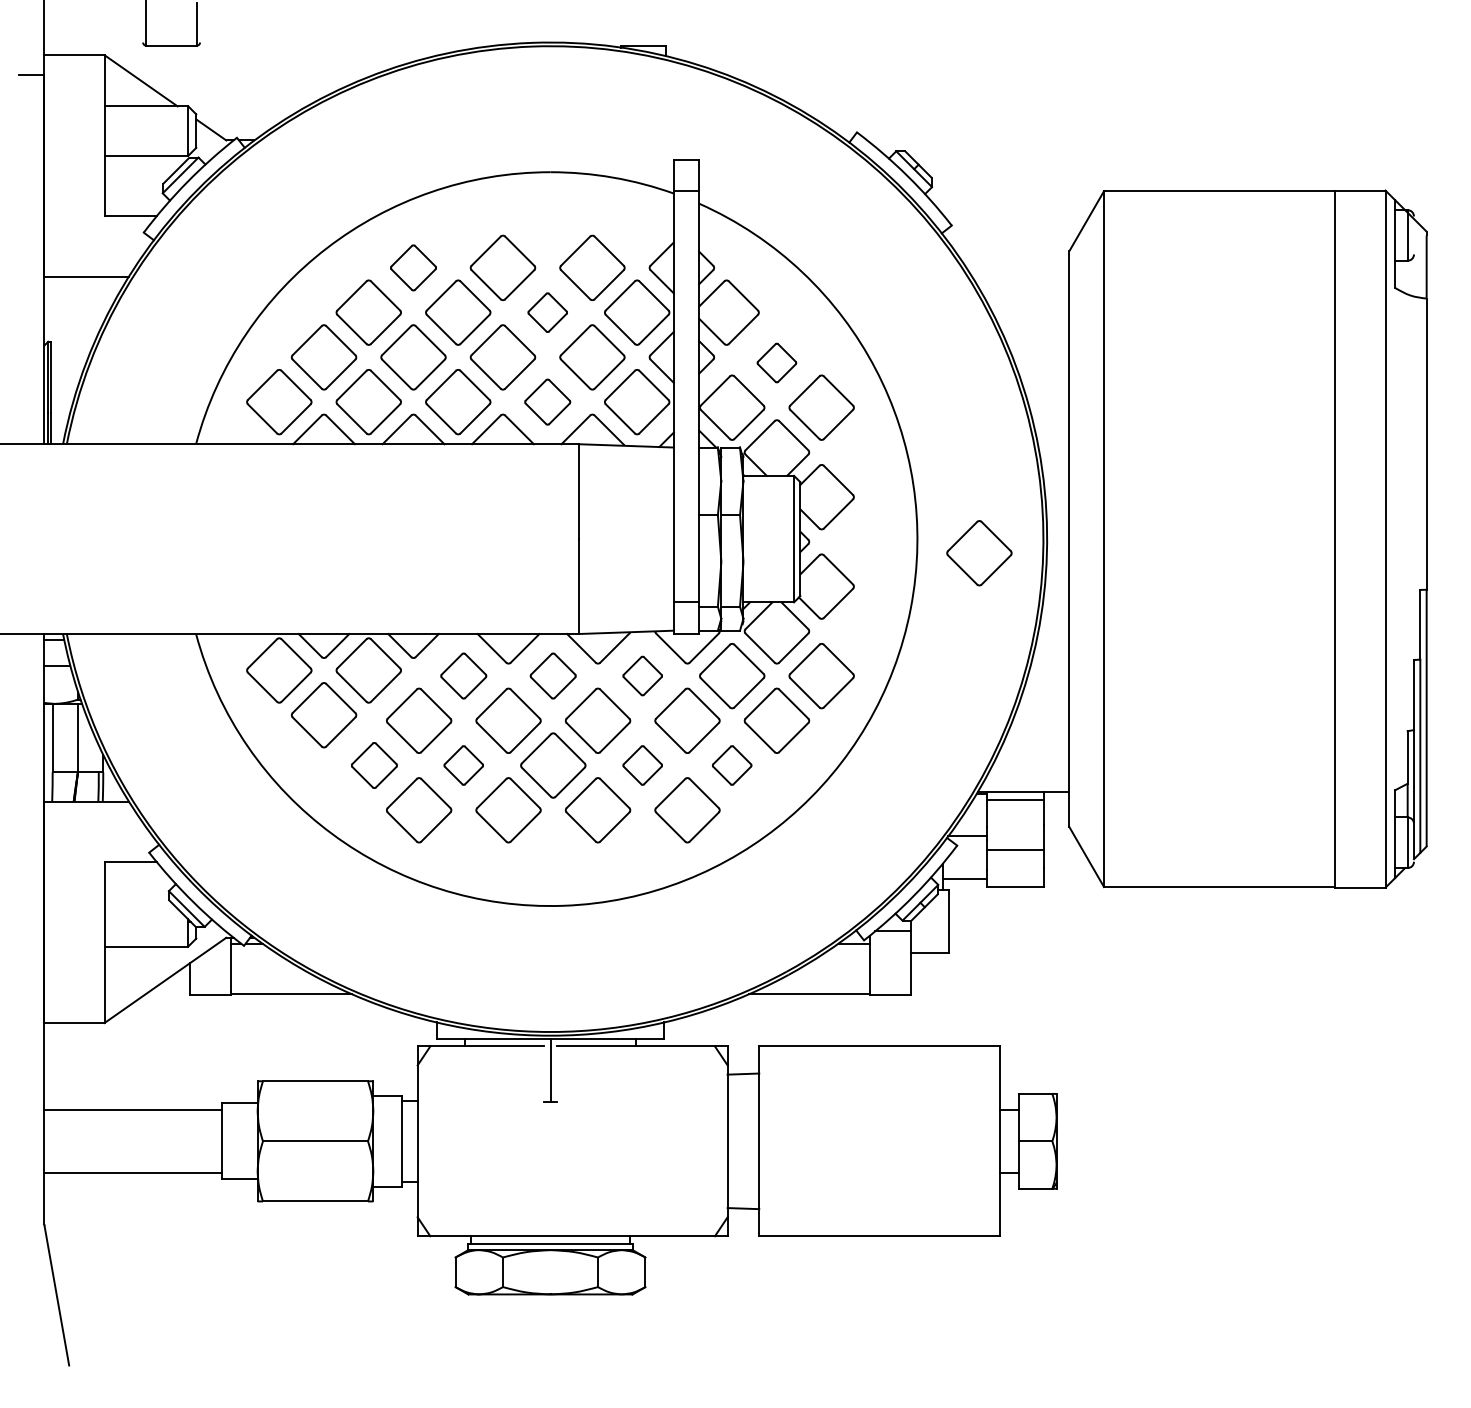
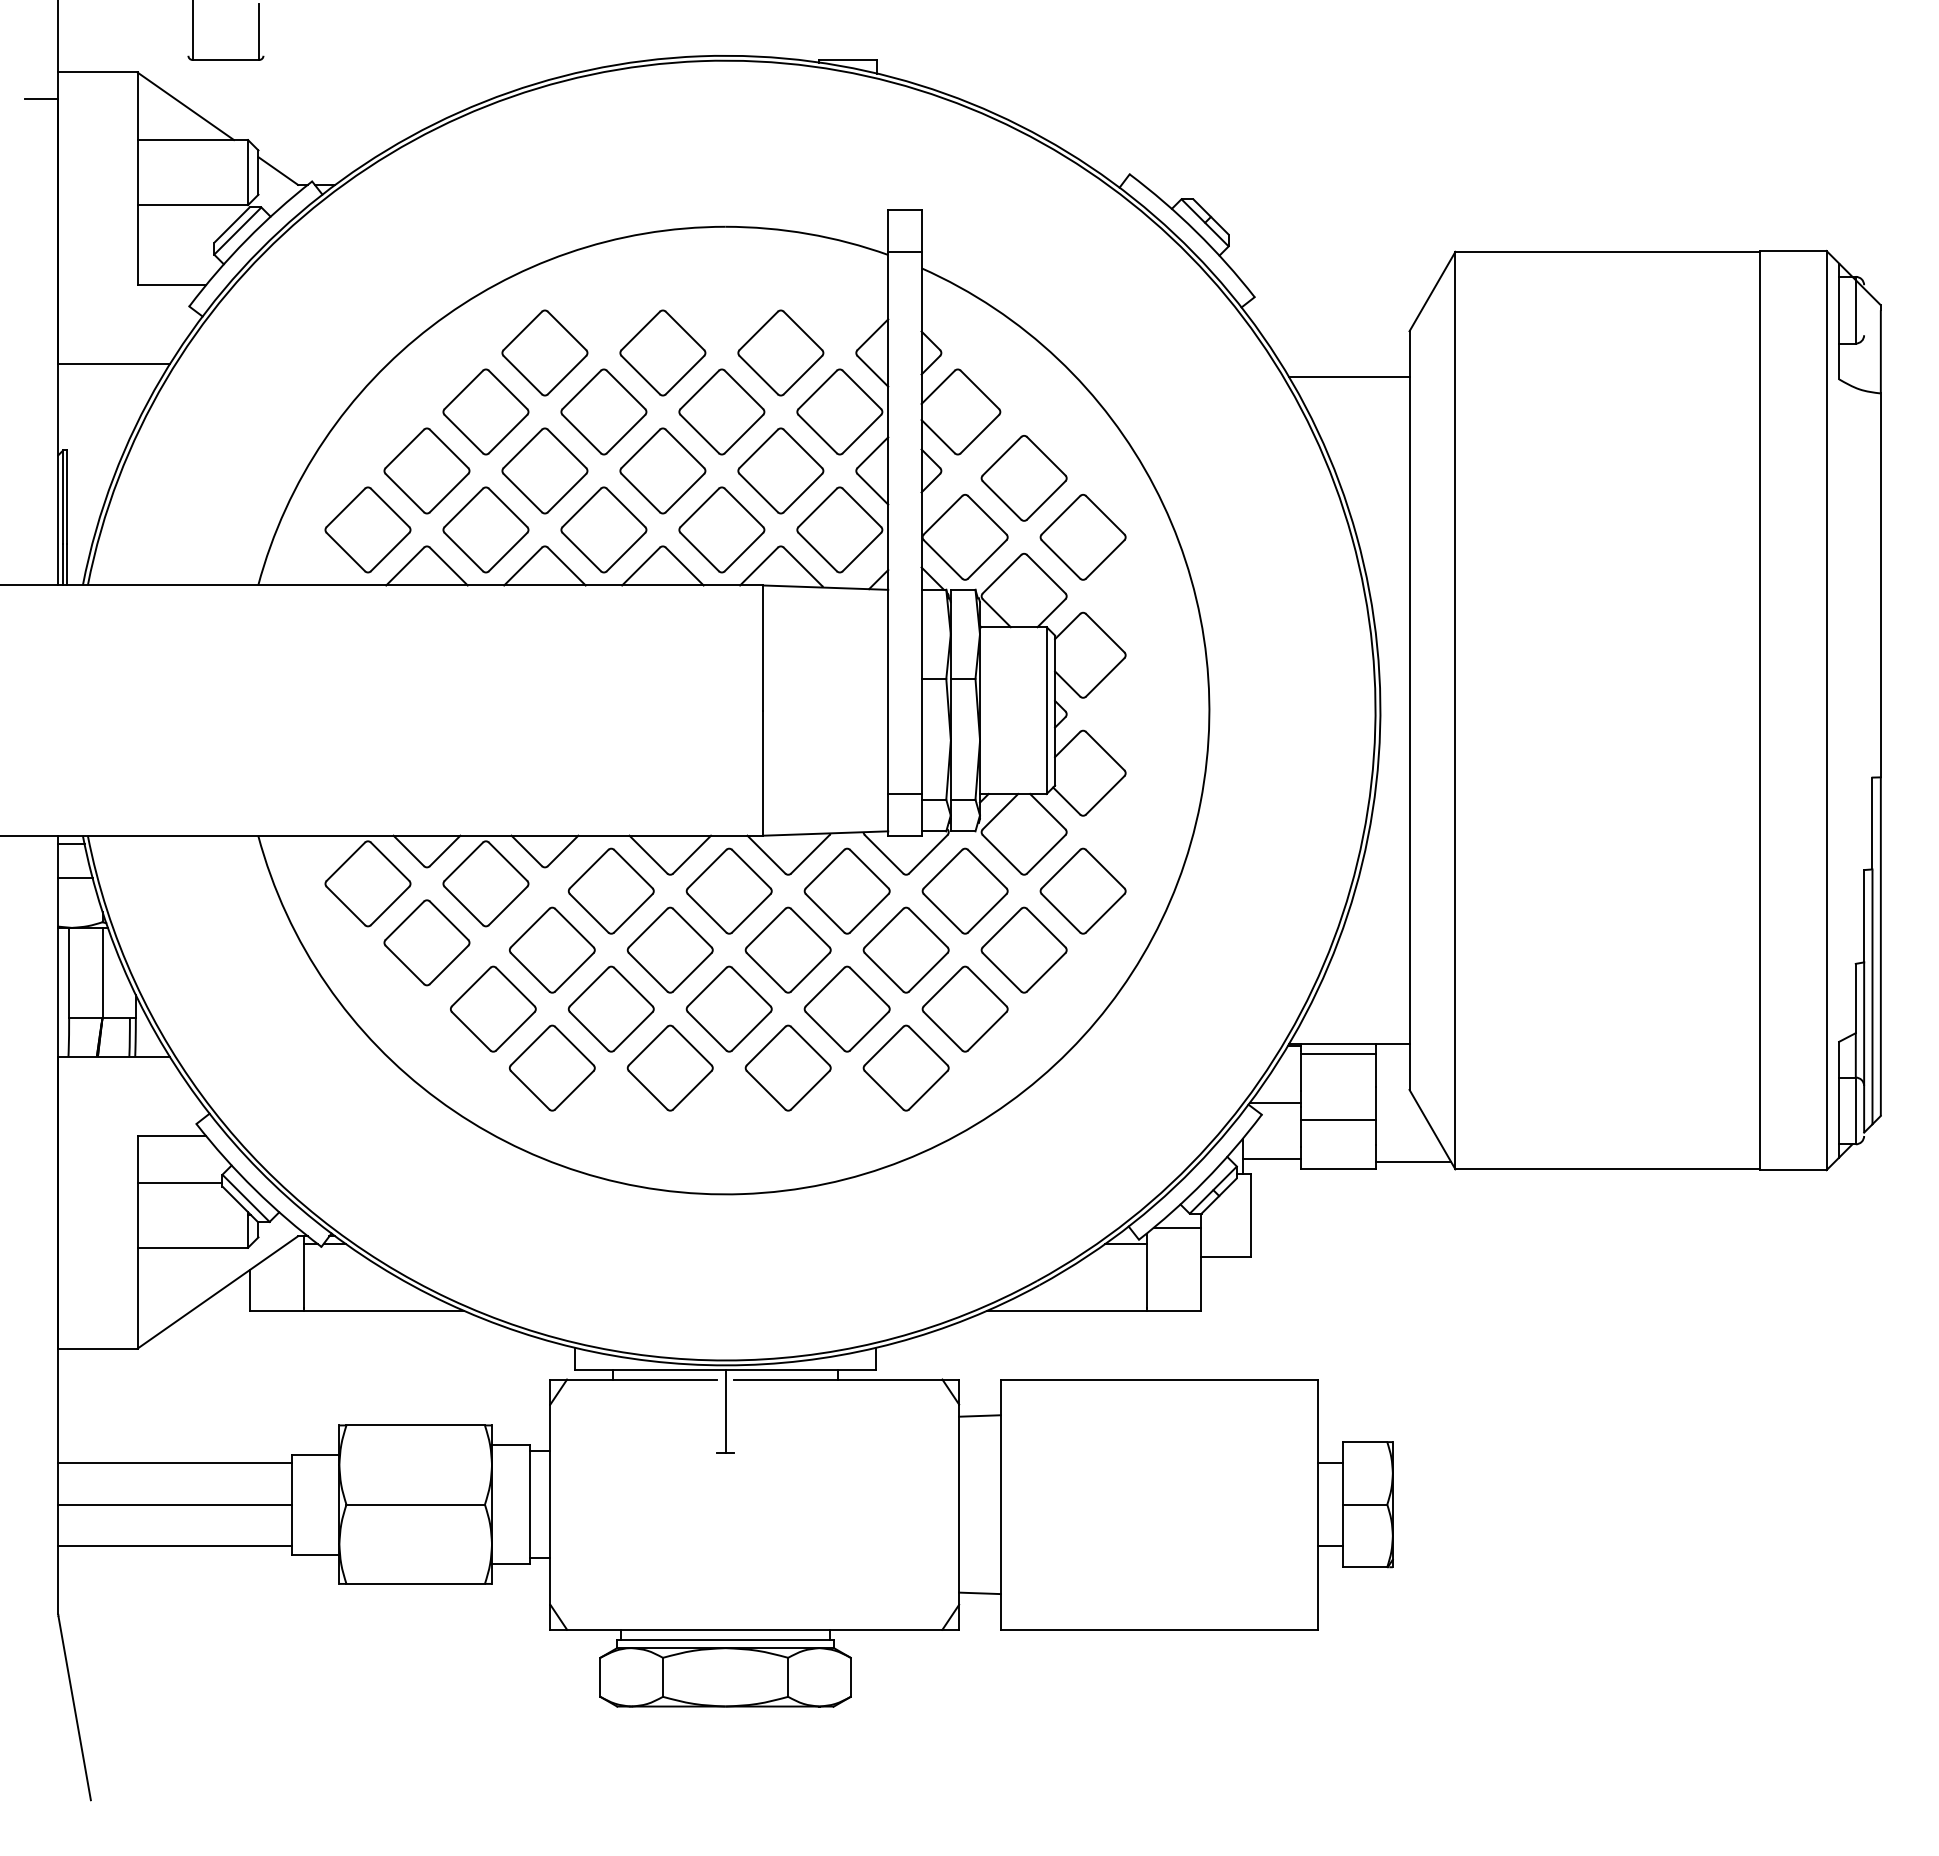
part: (413, 267) -> (544, 352), size x1.43
line: (1022, 285) -> (1348, 376), added
part: (547, 312) -> (721, 411), size x1.67
part: (776, 363) -> (1023, 478), size x1.67
part: (547, 401) -> (721, 529), size x1.43
part: (978, 552) -> (1290, 728), removed
part: (463, 675) -> (610, 890), size x1.43
part: (552, 675) -> (728, 890), size x1.43
part: (642, 675) -> (846, 890), size x1.67
part: (374, 765) -> (493, 1008), size x1.43
part: (463, 765) -> (610, 1008), size x1.67
part: (642, 765) -> (846, 1008), size x1.67
part: (731, 765) -> (964, 1008), size x1.67
line: (1072, 881) -> (1413, 1161), added
line: (136, 897) -> (179, 1182), added
line: (132, 1141) -> (174, 1504), added

